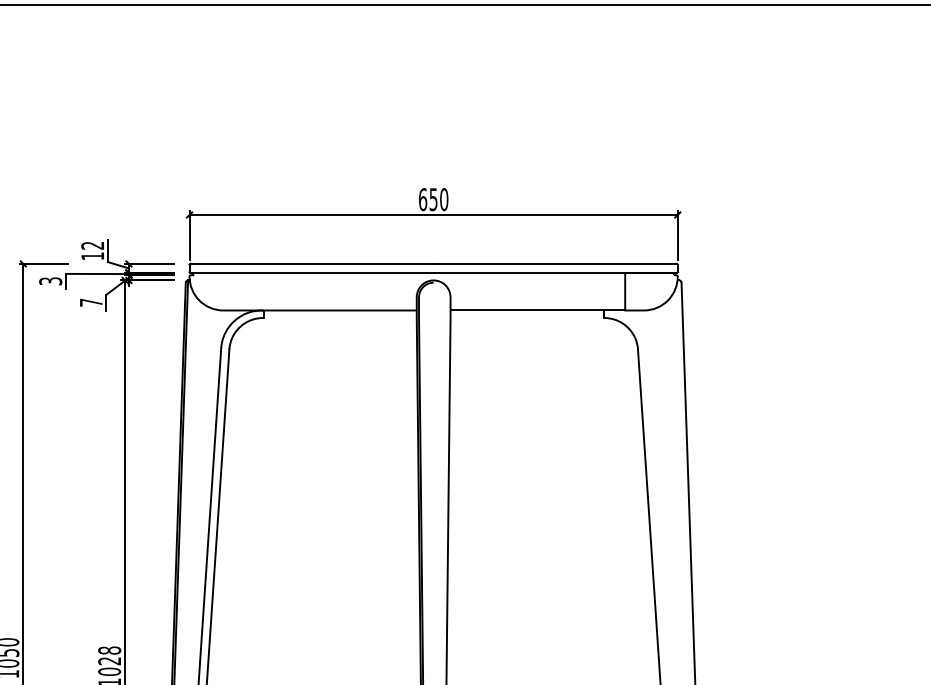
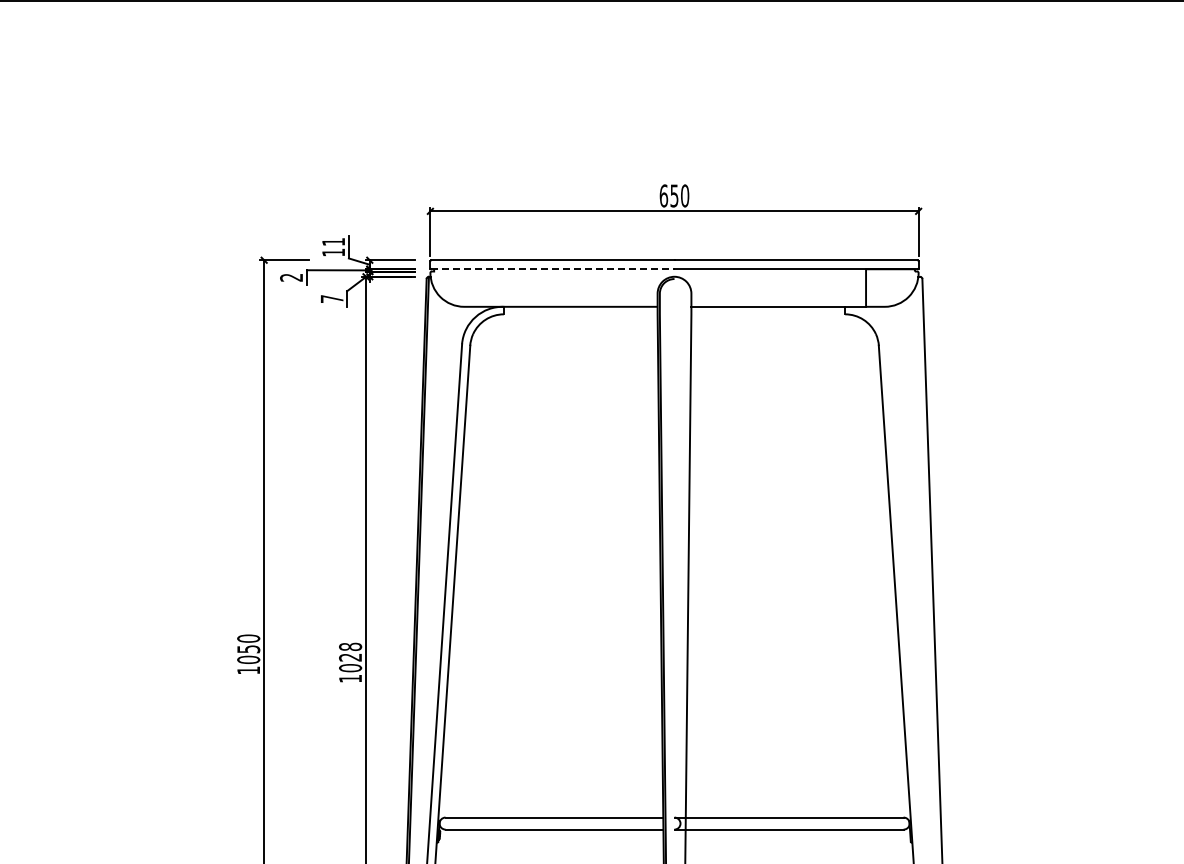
text: (92, 246) -> (333, 242), 12 -> 11
line: (311, 273) -> (552, 269), solid -> dashed
text: (50, 281) -> (291, 277), 3 -> 2

